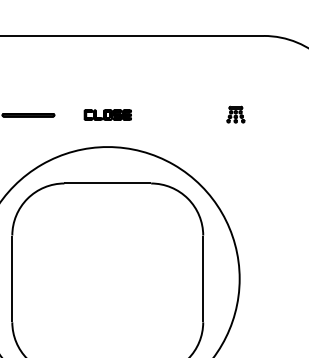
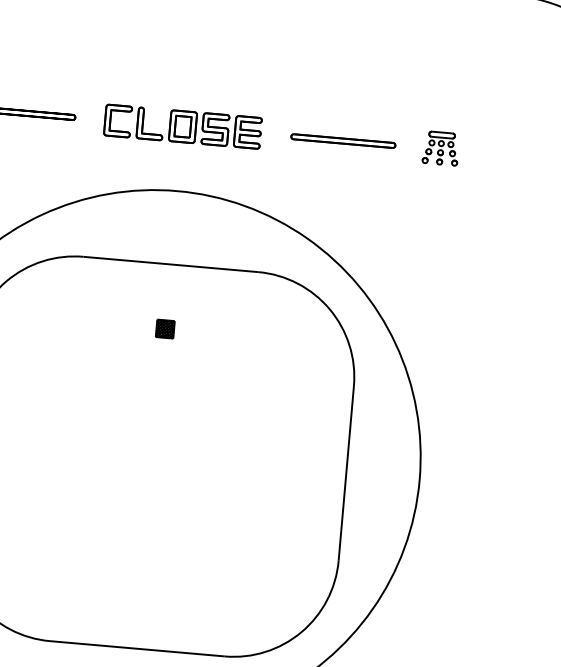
part: (107, 114) -> (182, 125), size x1.67
line: (187, 115) -> (343, 141), added
part: (107, 215) -> (164, 328), added

